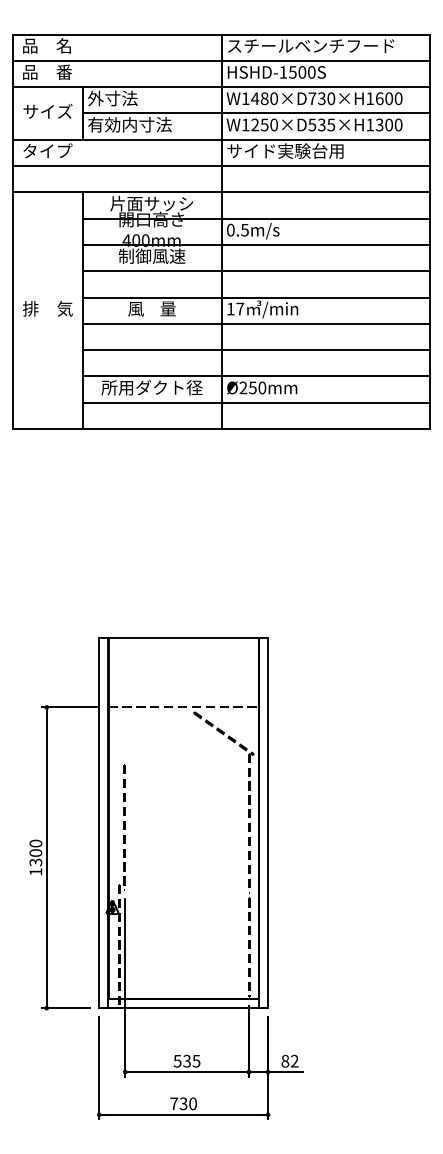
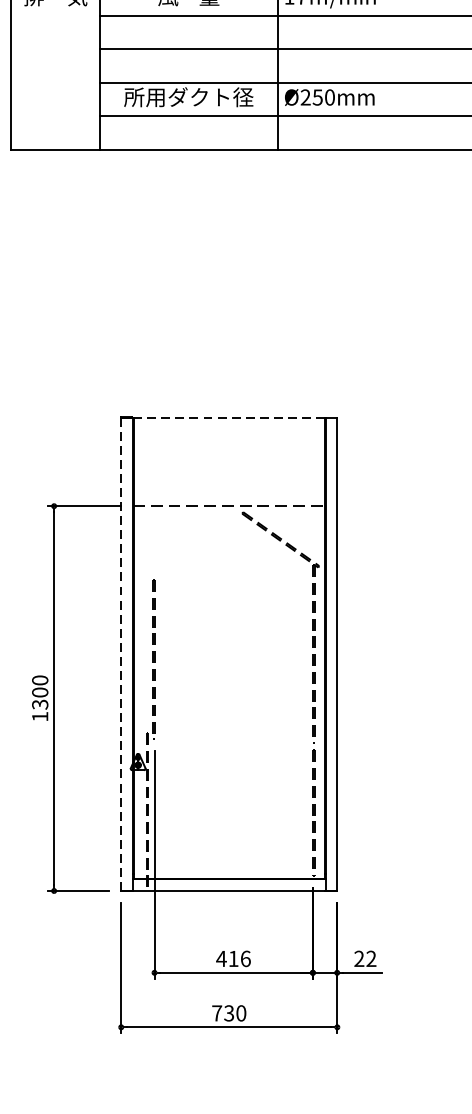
line: (183, 638) -> (229, 418), solid -> dashed
line: (99, 823) -> (121, 654), solid -> dashed
text: (186, 1060) -> (232, 957), 535 -> 416
text: (285, 1060) -> (359, 957), 82 -> 22

